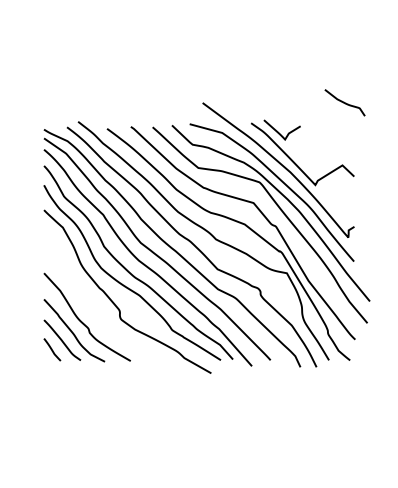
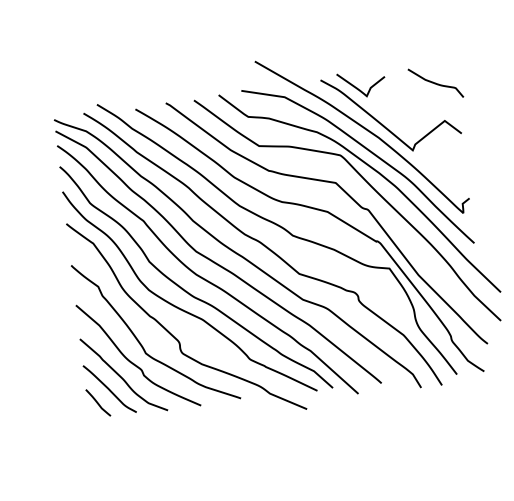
curve: (344, 102) -> (435, 82), moved
curve: (90, 307) -> (141, 342), added

